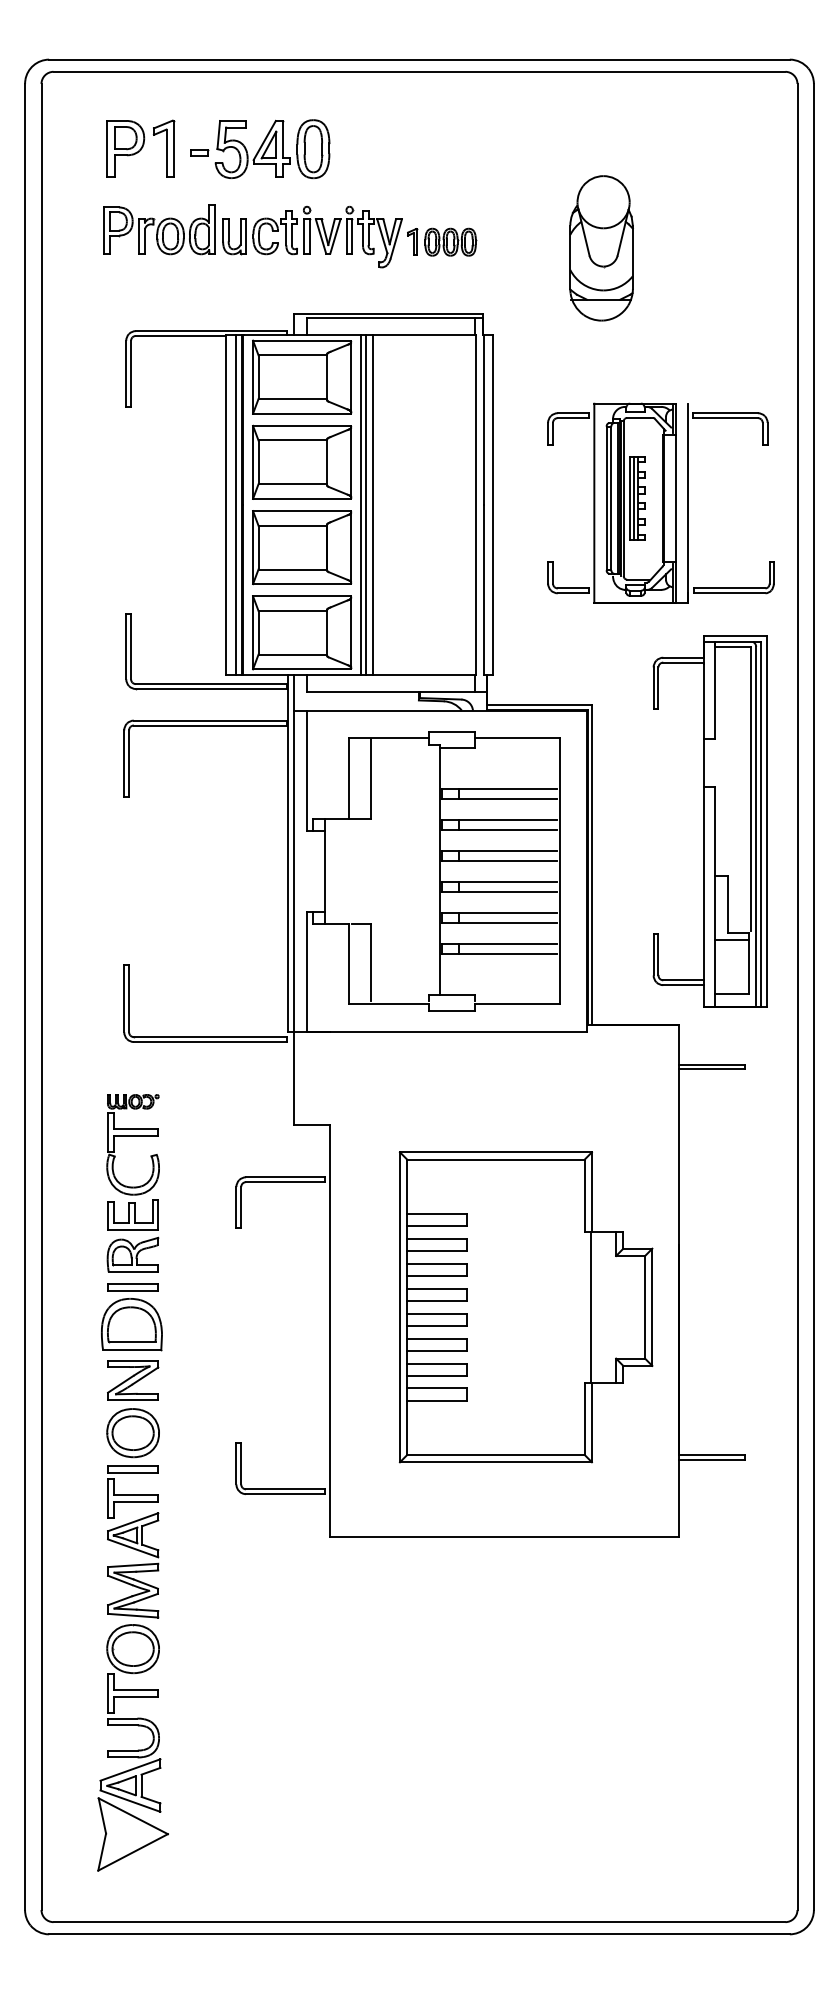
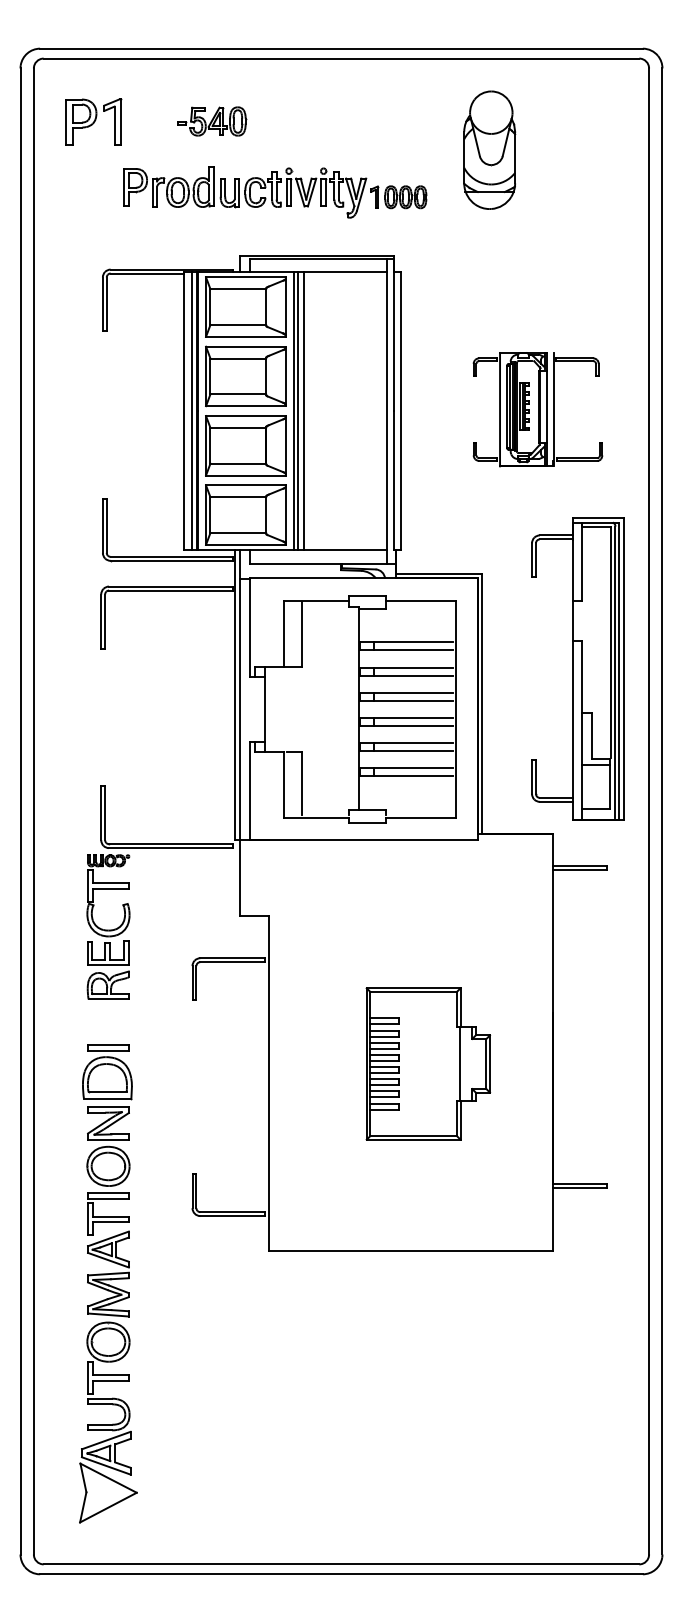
part: (140, 147) -> (93, 121), moved
part: (259, 149) -> (211, 121), size x0.6
part: (290, 236) -> (275, 192), moved
part: (601, 247) -> (489, 149), moved
part: (660, 503) -> (537, 409), size x0.7
part: (133, 1182) -> (108, 926), moved
part: (526, 1306) -> (428, 1063), size x0.6

